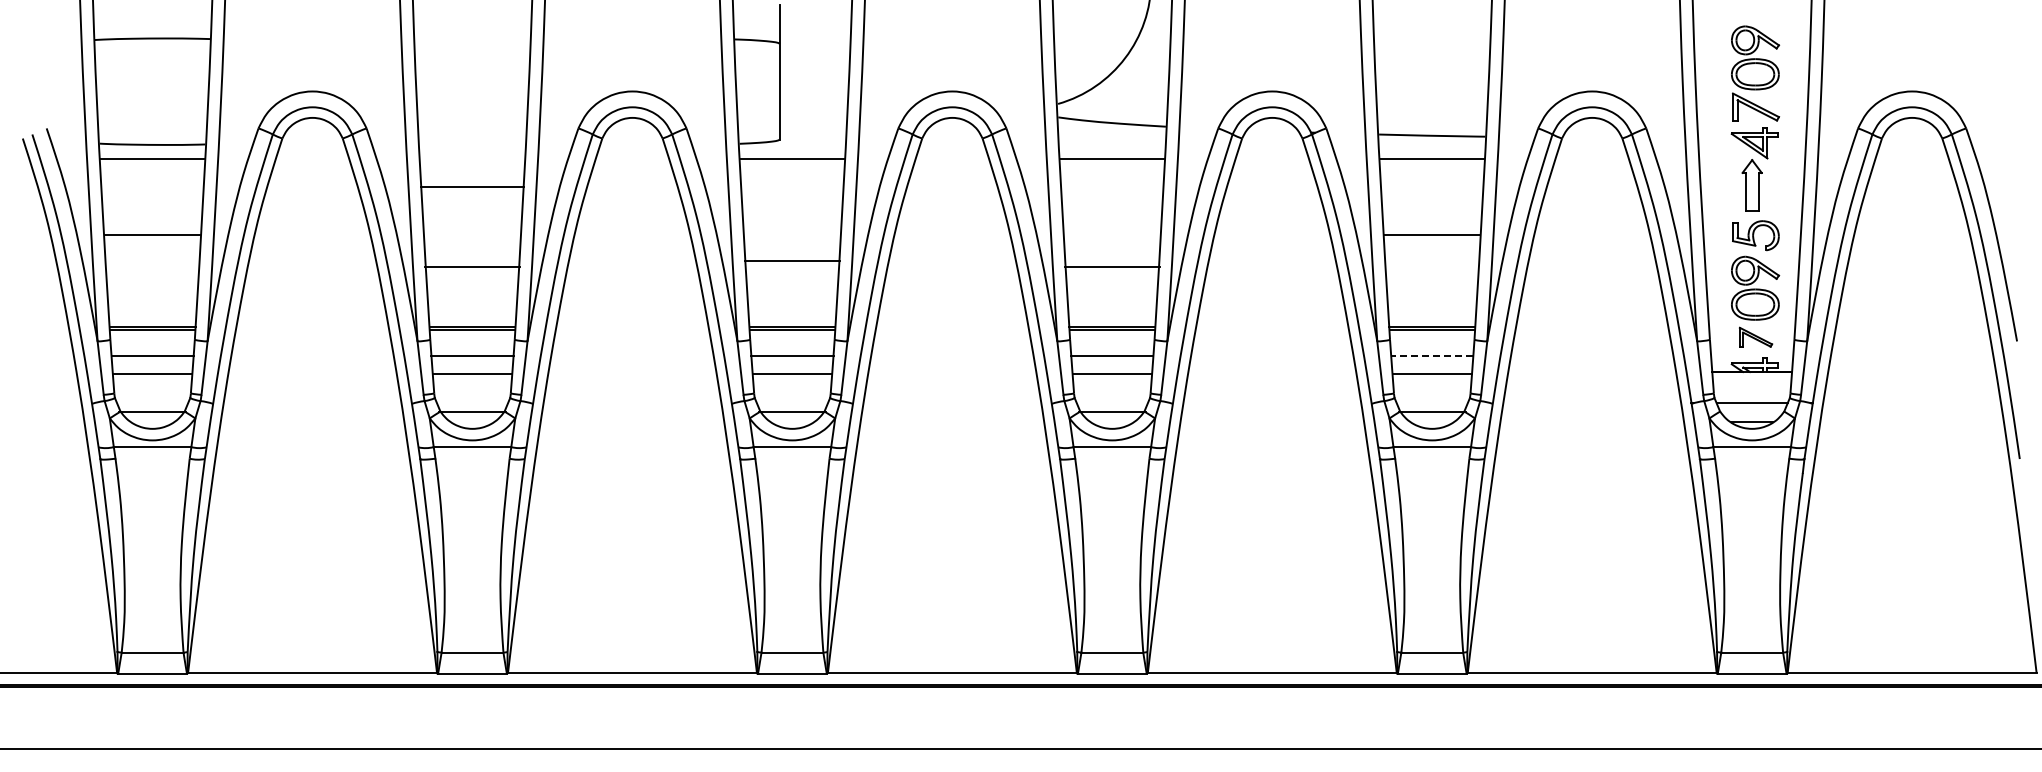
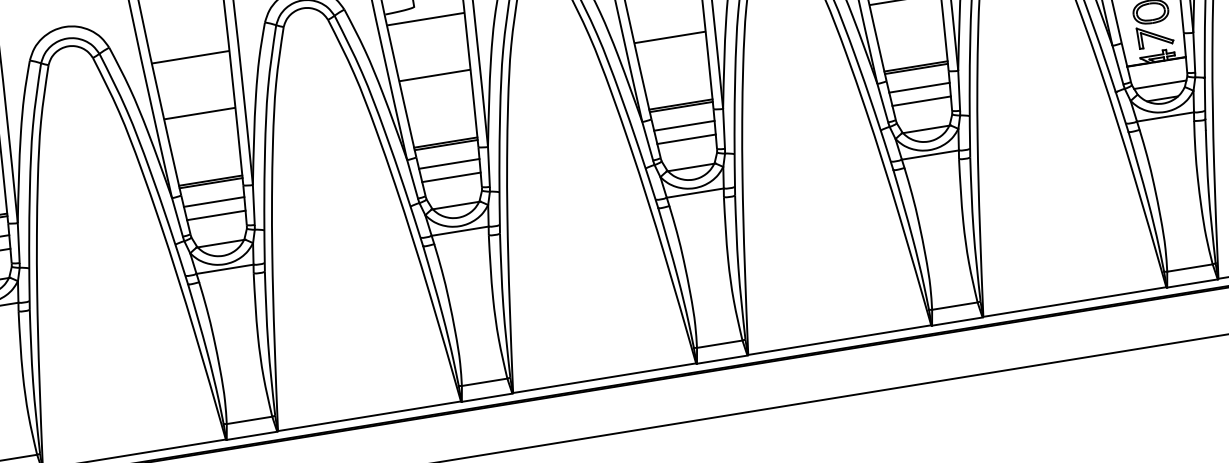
line: (472, 186) -> (190, 57), moved
line: (792, 261) -> (435, 75), moved
line: (472, 267) -> (199, 113), moved
line: (1112, 267) -> (670, 37), moved
part: (1755, 336) -> (1154, 35), size x1.43
line: (1431, 355) -> (918, 87), dashed -> solid

